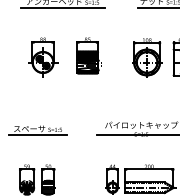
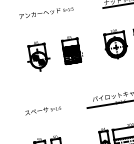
line: (62, 7) -> (46, 16), removed
line: (37, 135) -> (43, 115), removed

